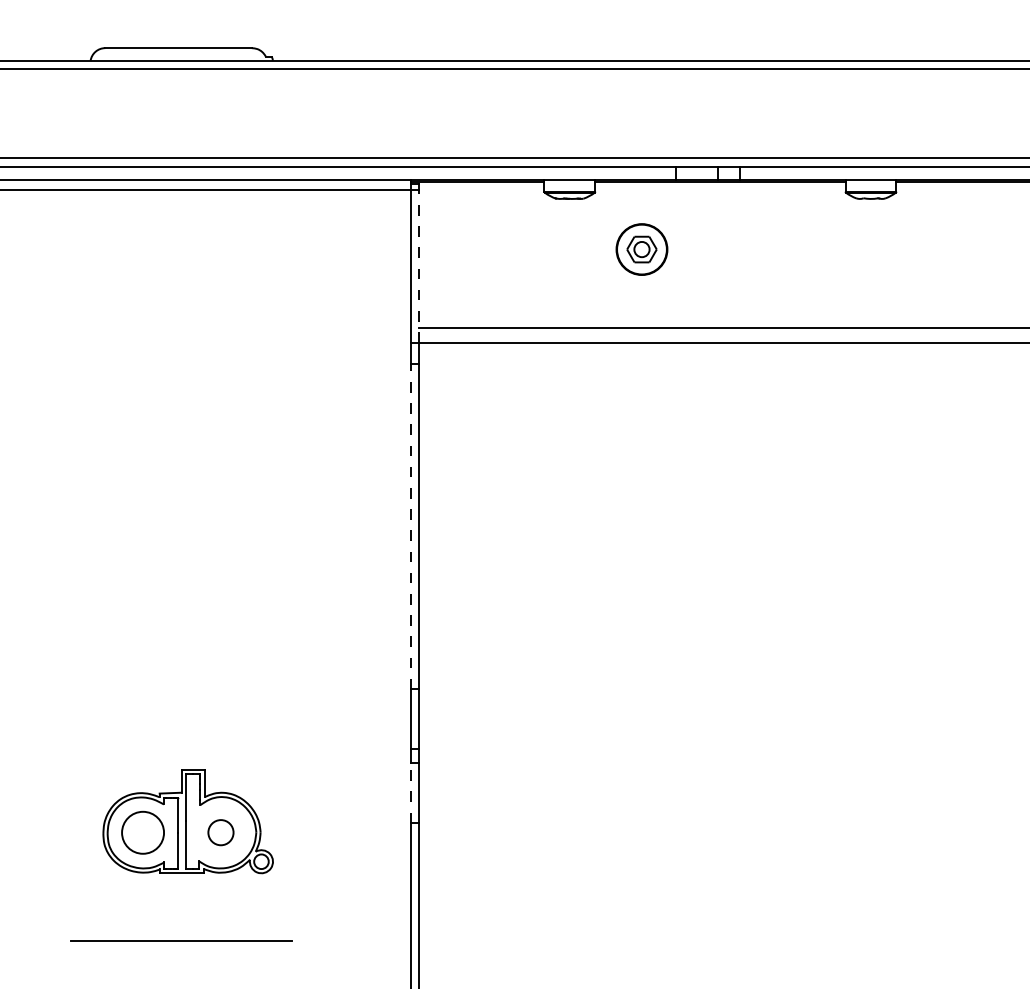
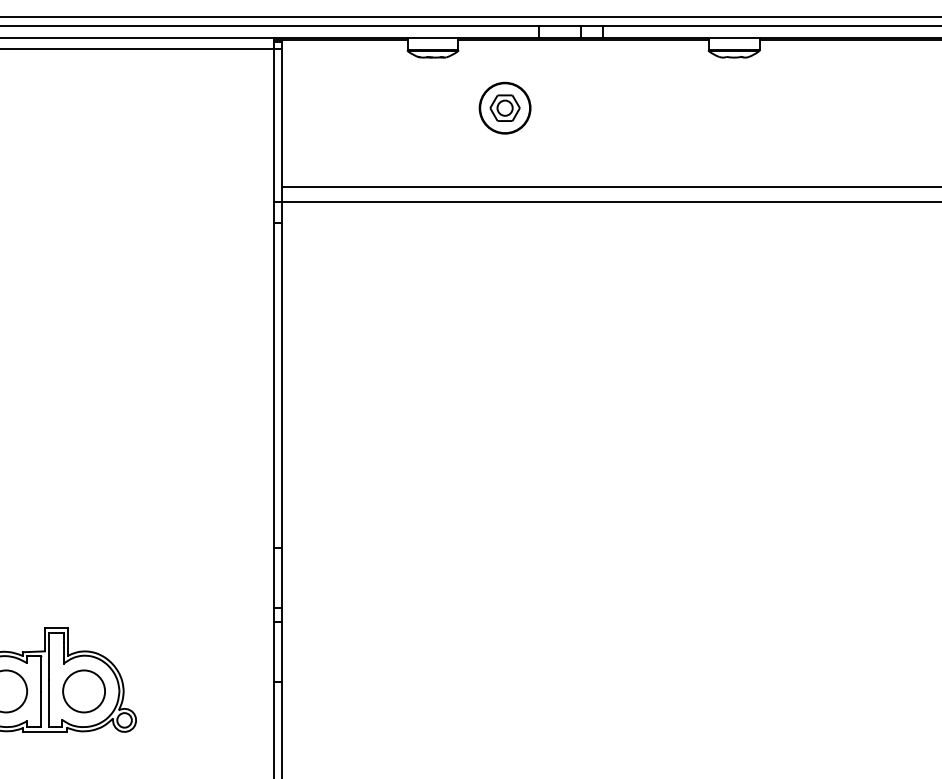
line: (419, 266) -> (282, 125), dashed -> solid
line: (410, 526) -> (273, 385), dashed -> solid
line: (410, 793) -> (273, 652), dashed -> solid
circle: (220, 832) -> (83, 691), size x1.67

